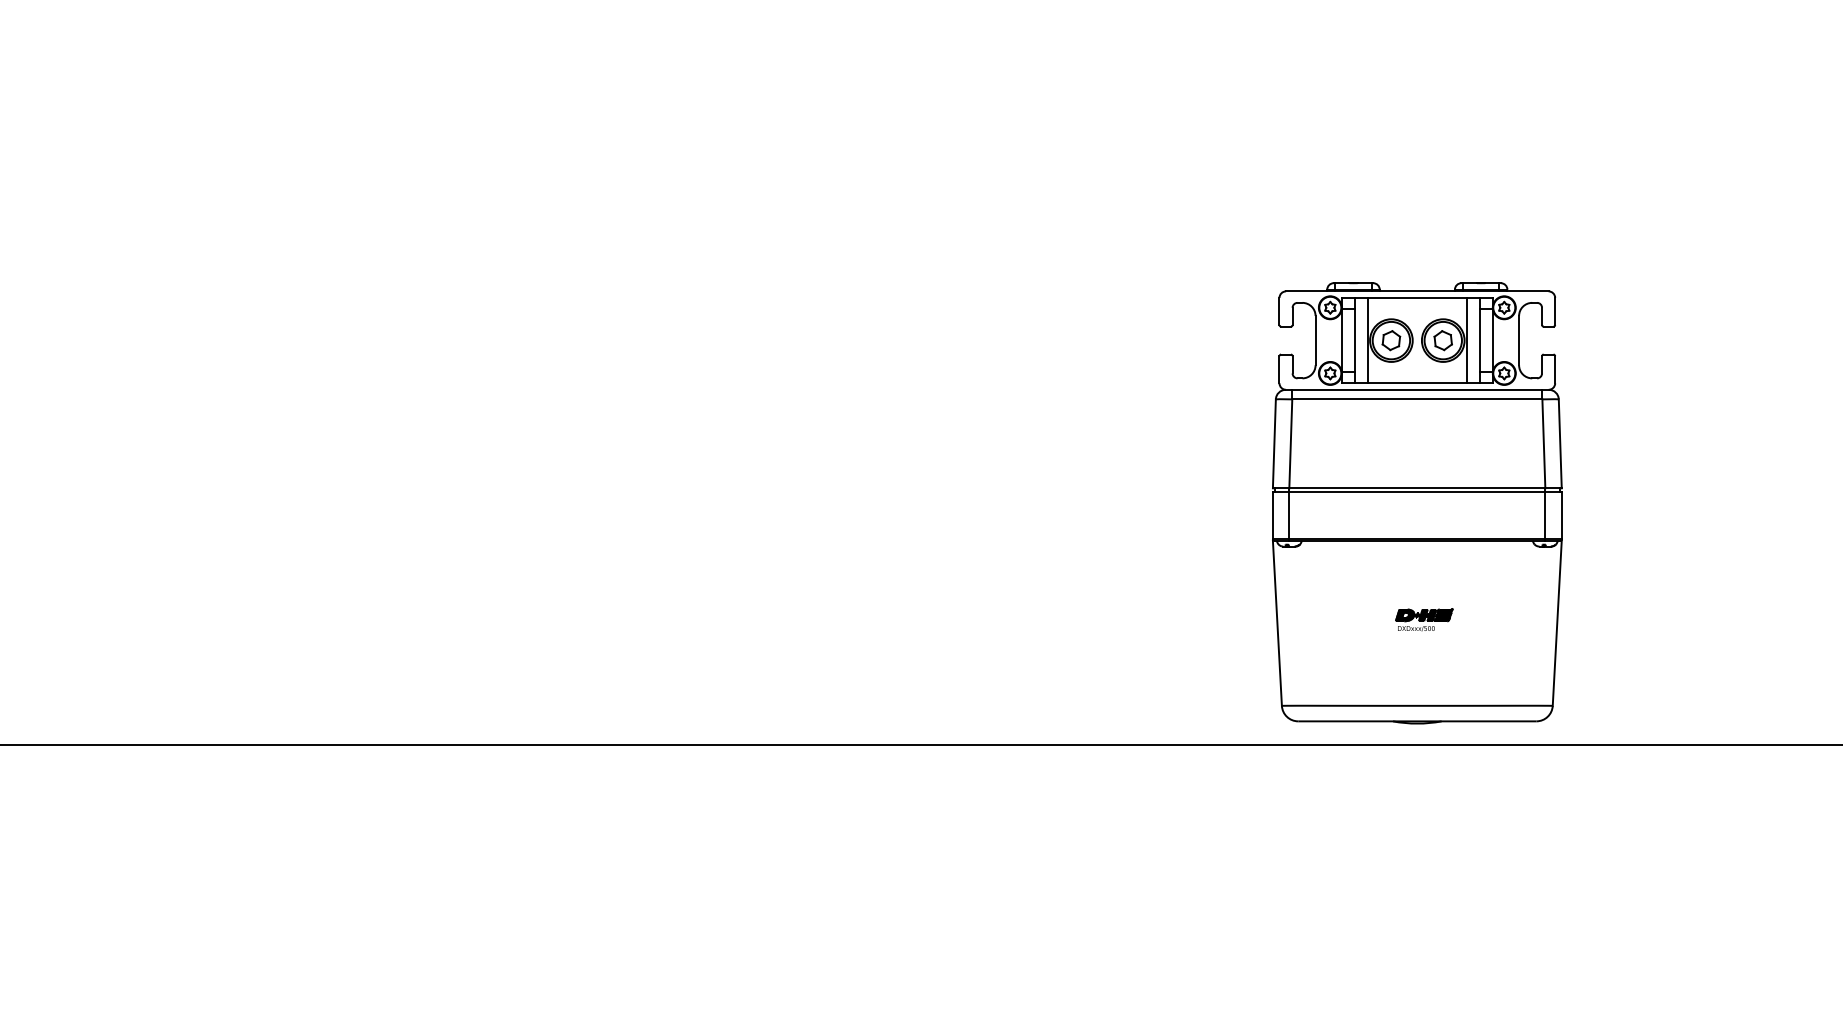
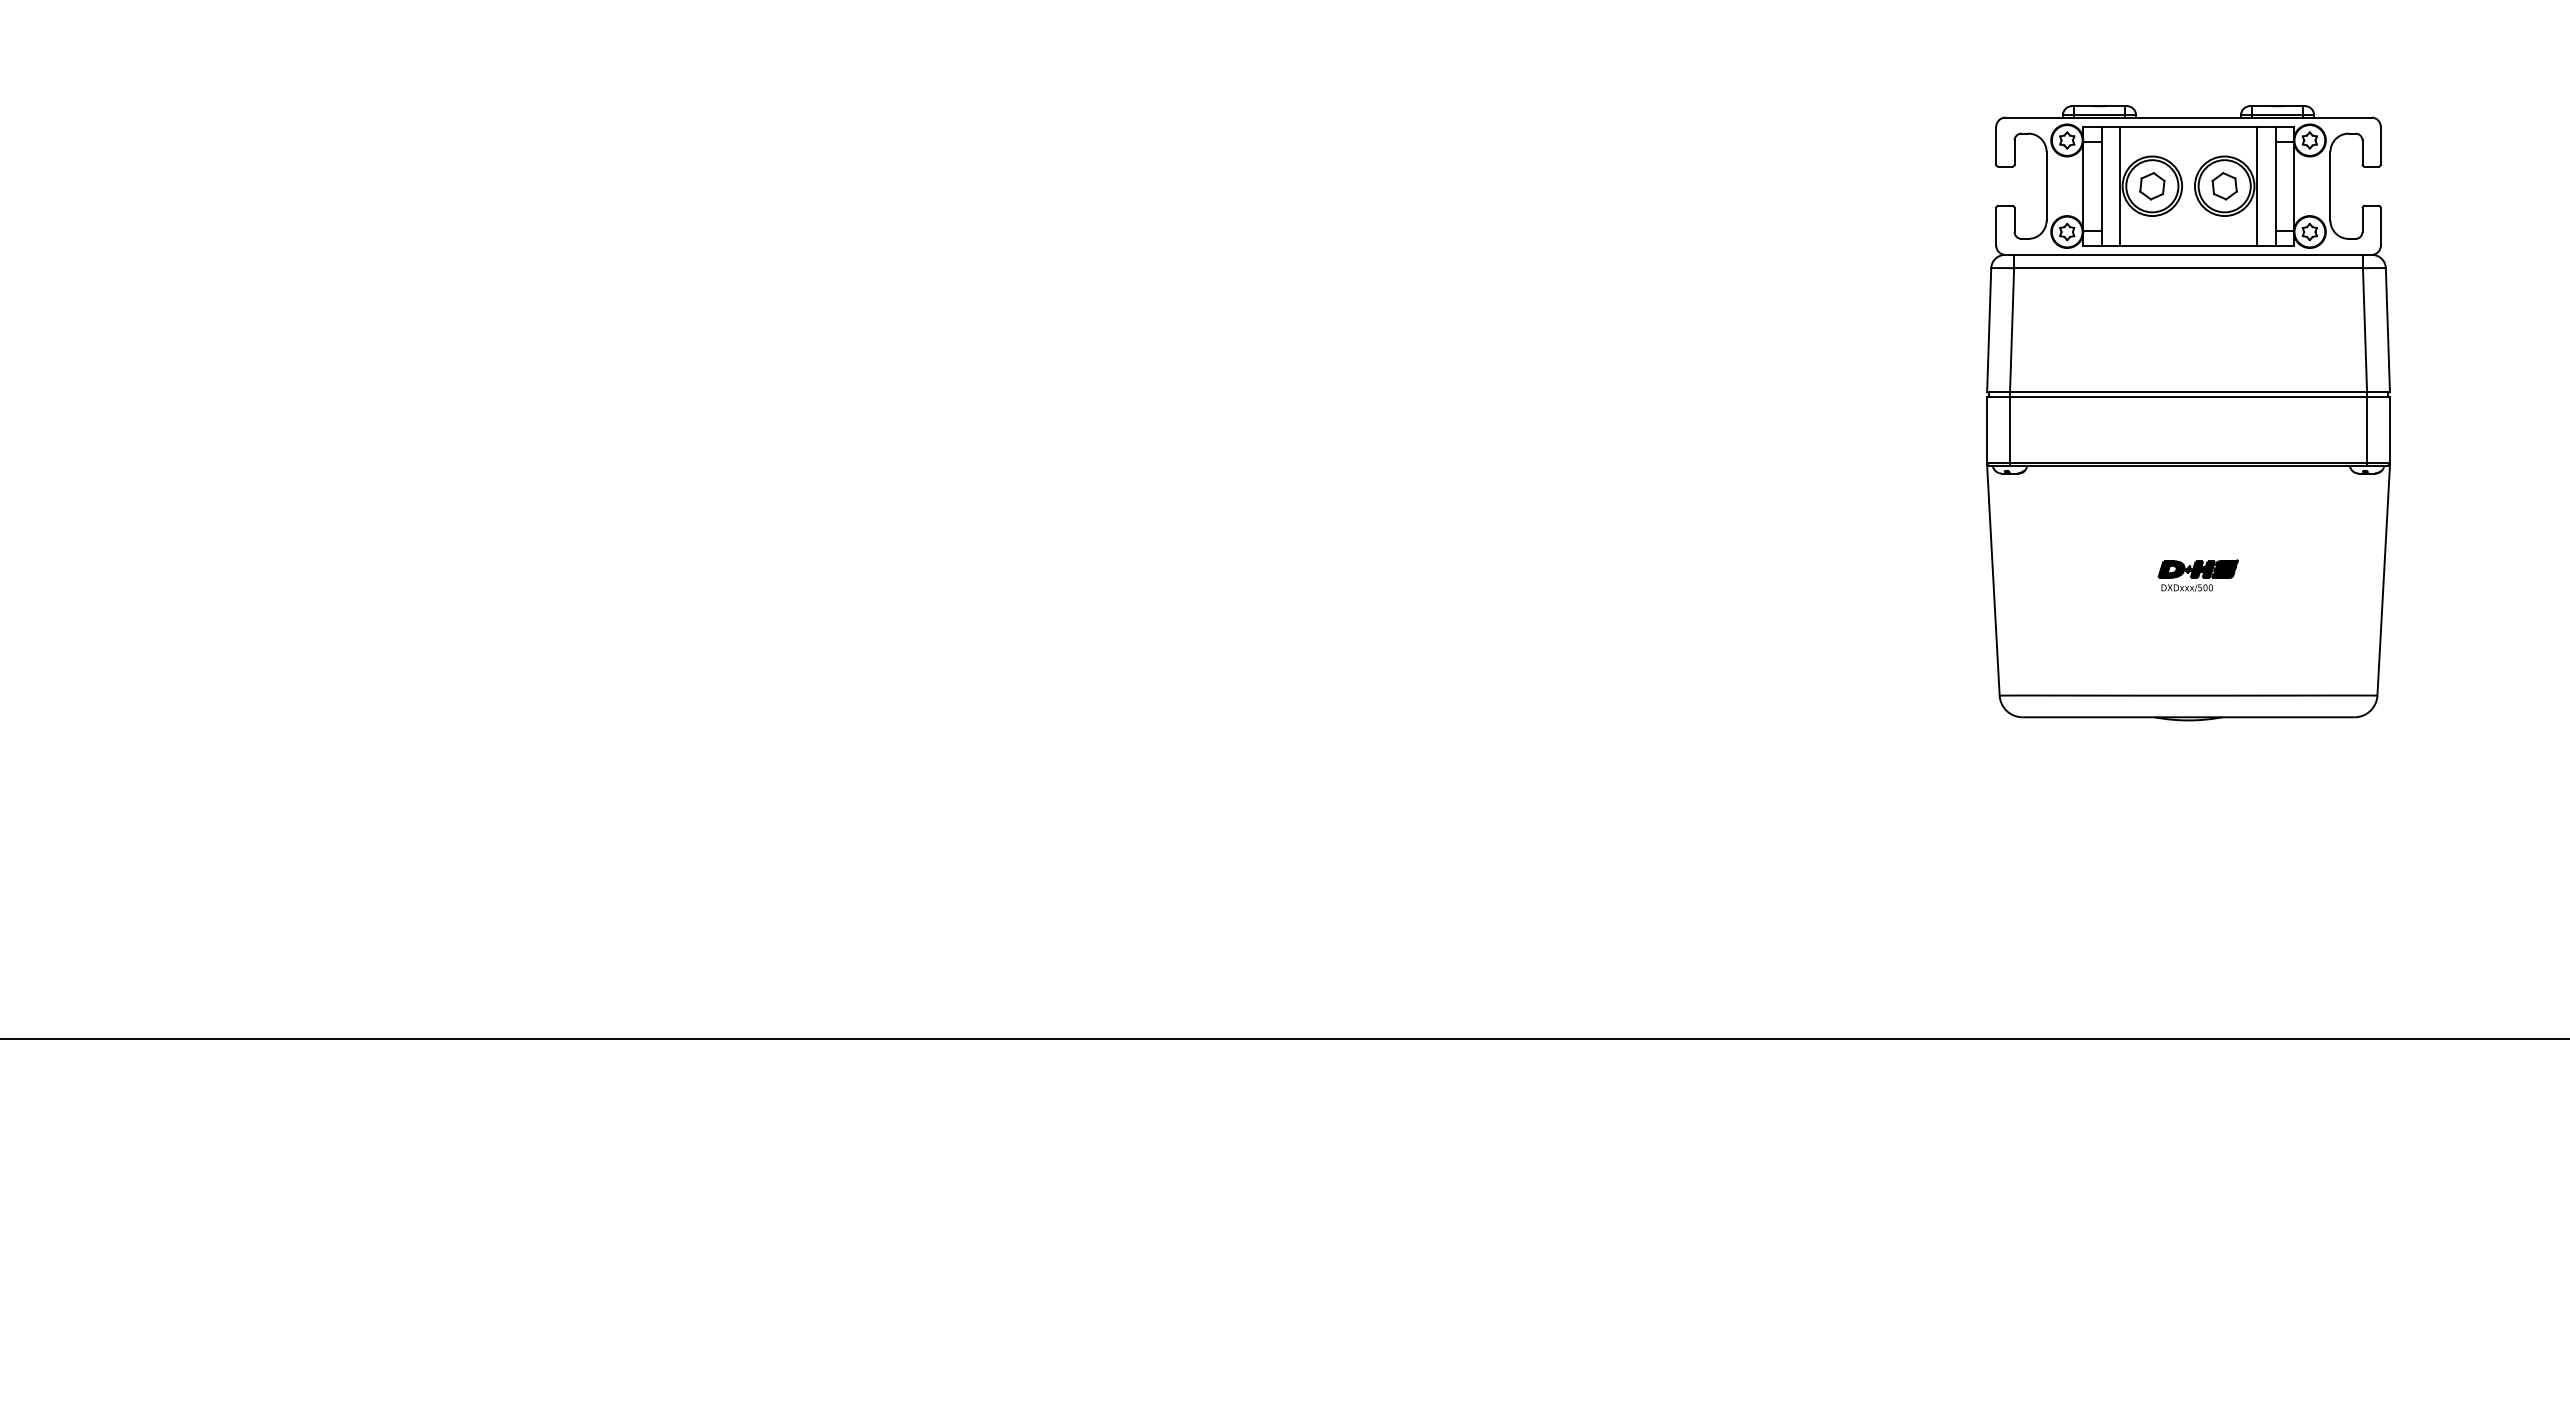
part: (1417, 503) -> (2188, 413), moved

